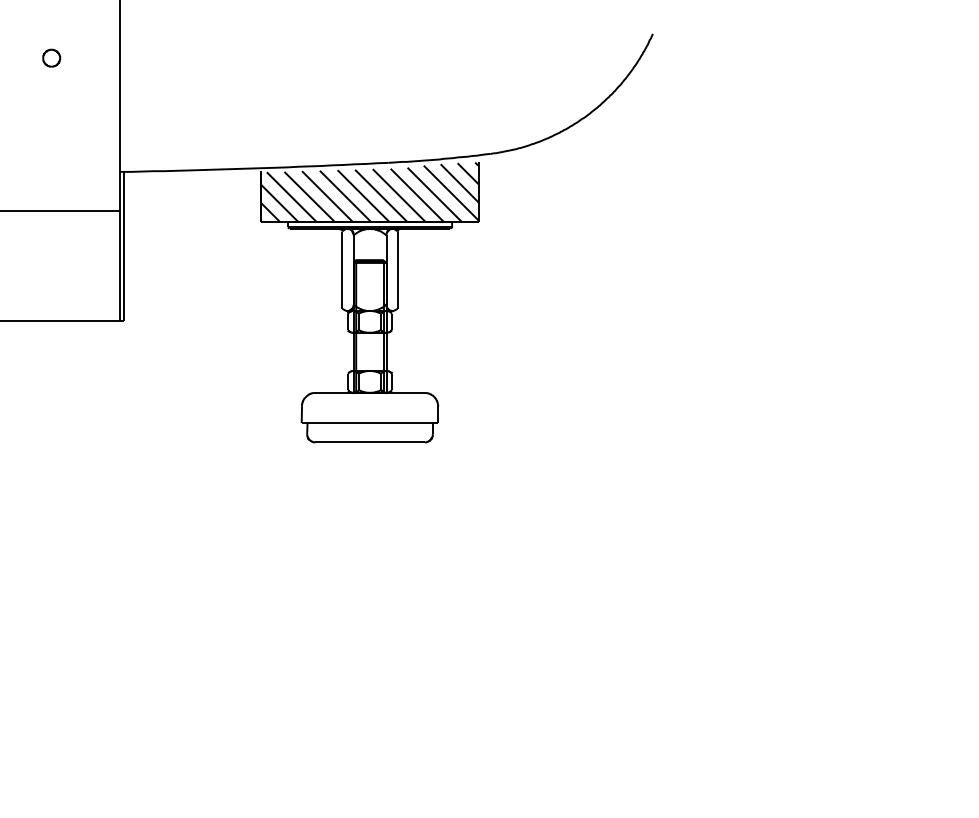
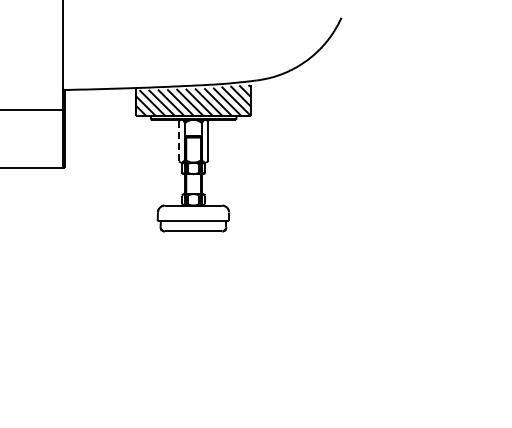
part: (50, 58) -> (26, 30), removed
line: (343, 270) -> (179, 141), solid -> dashed

